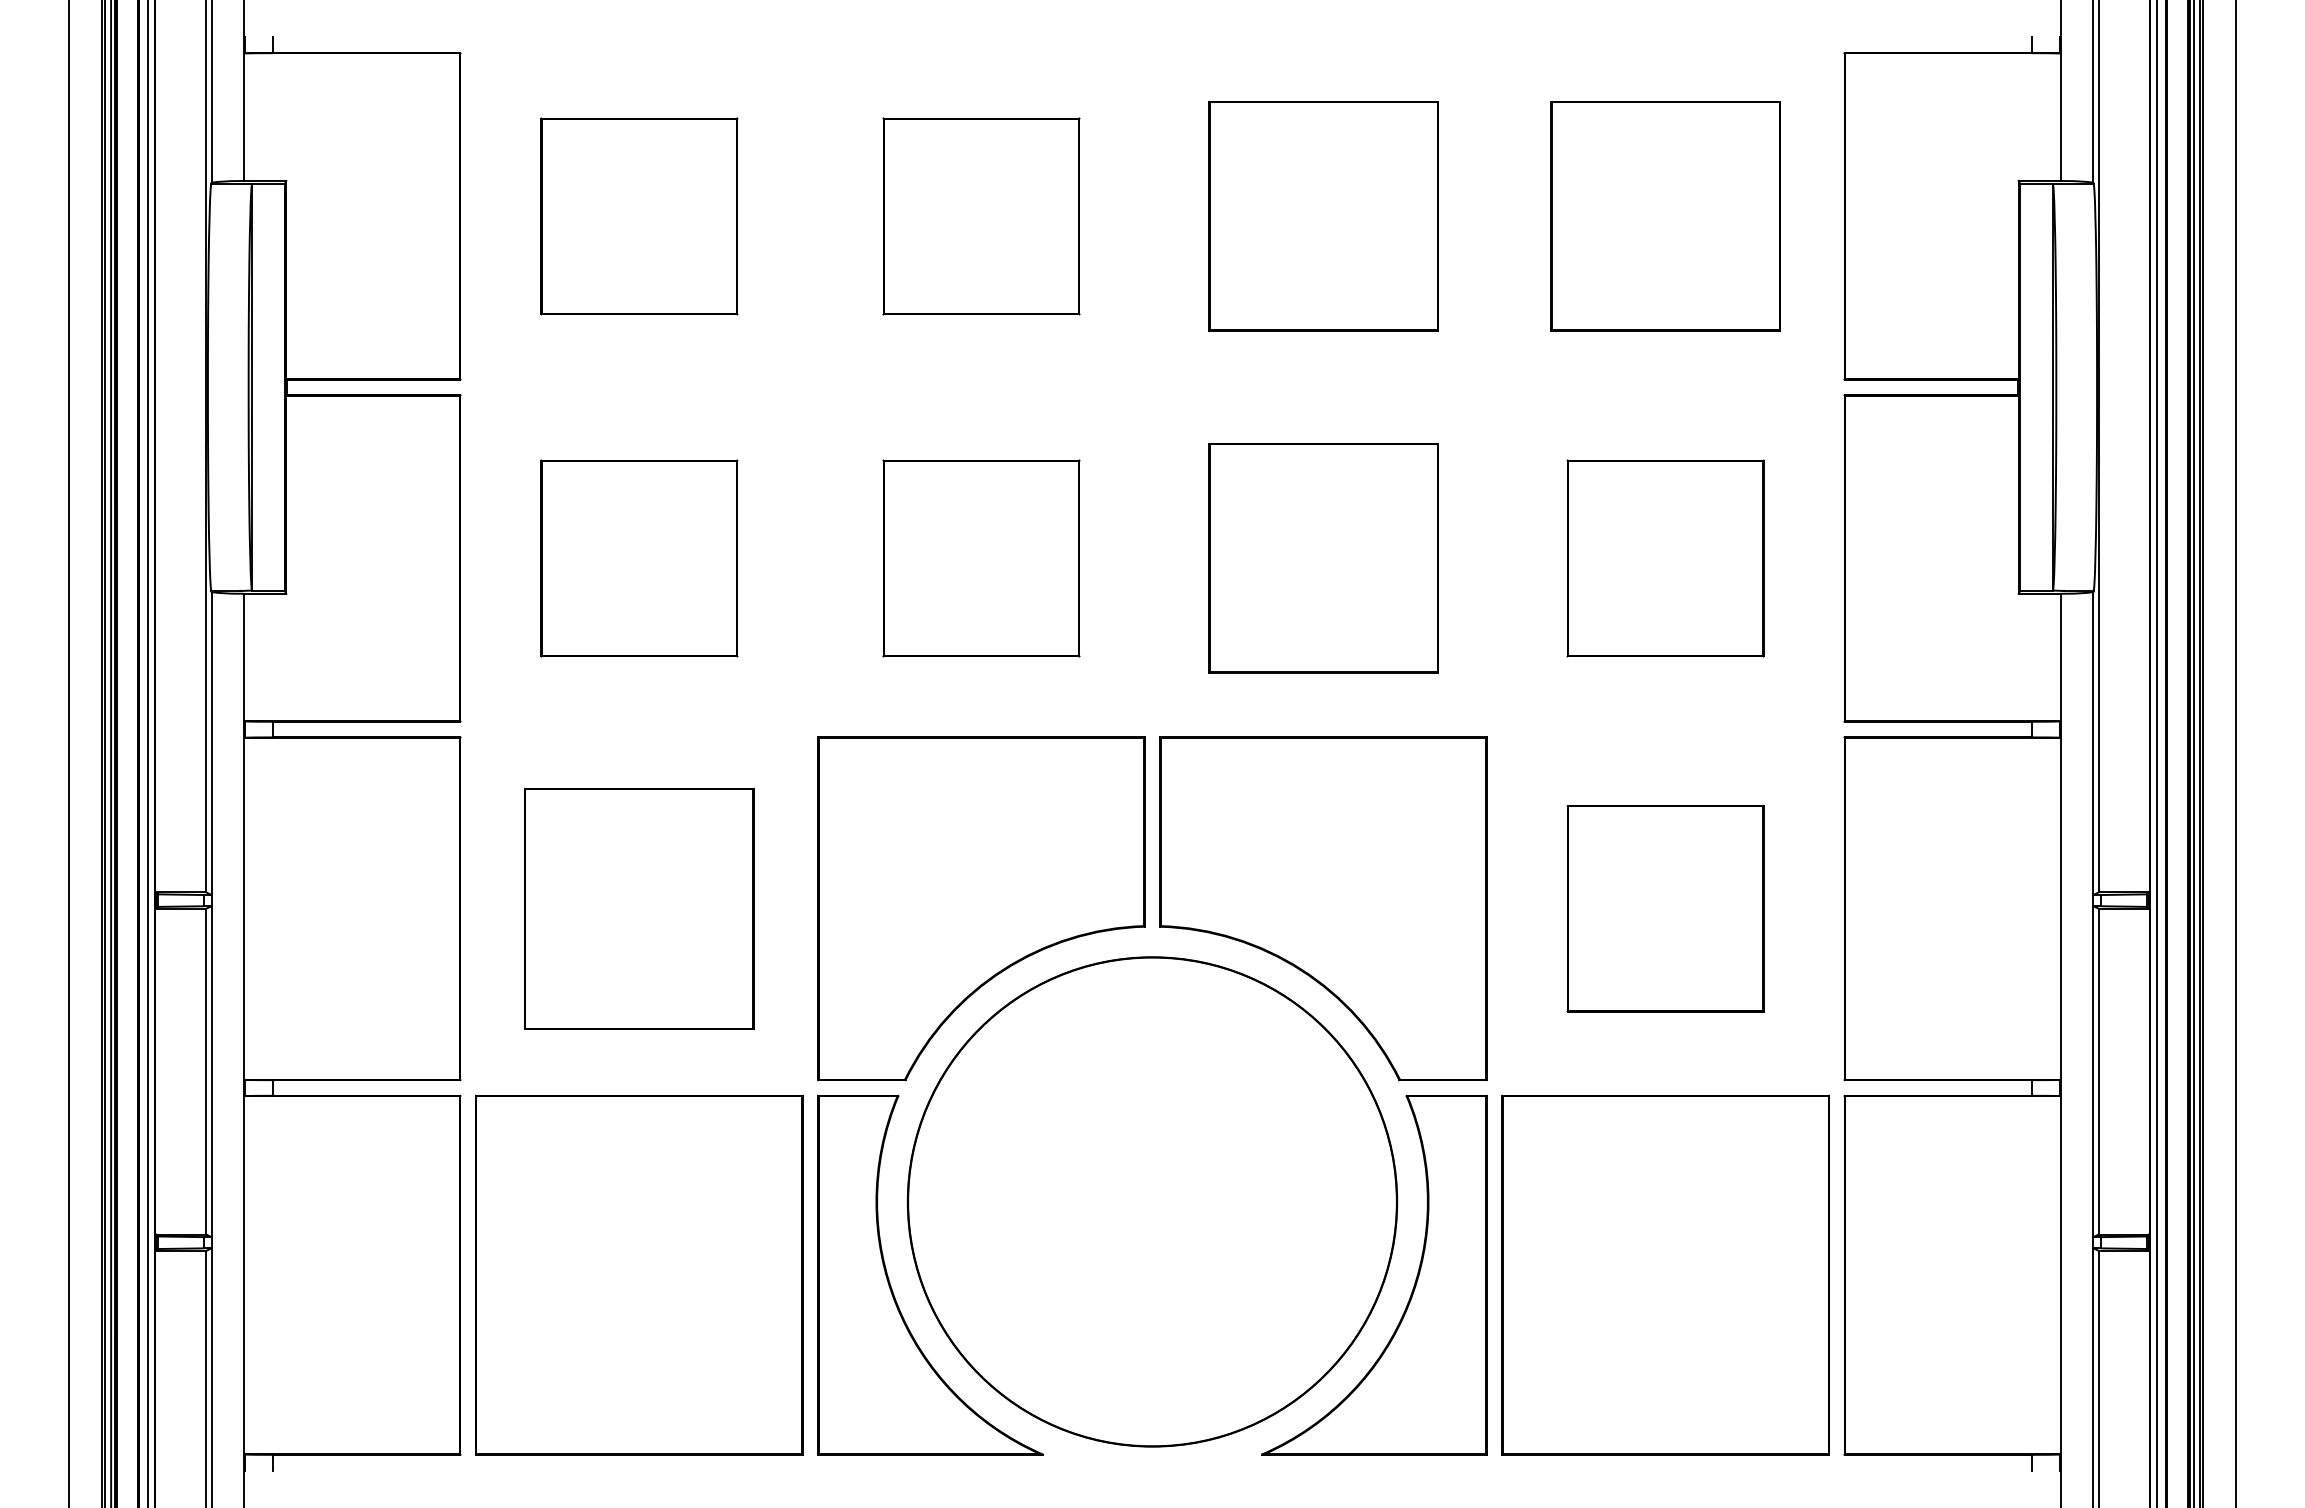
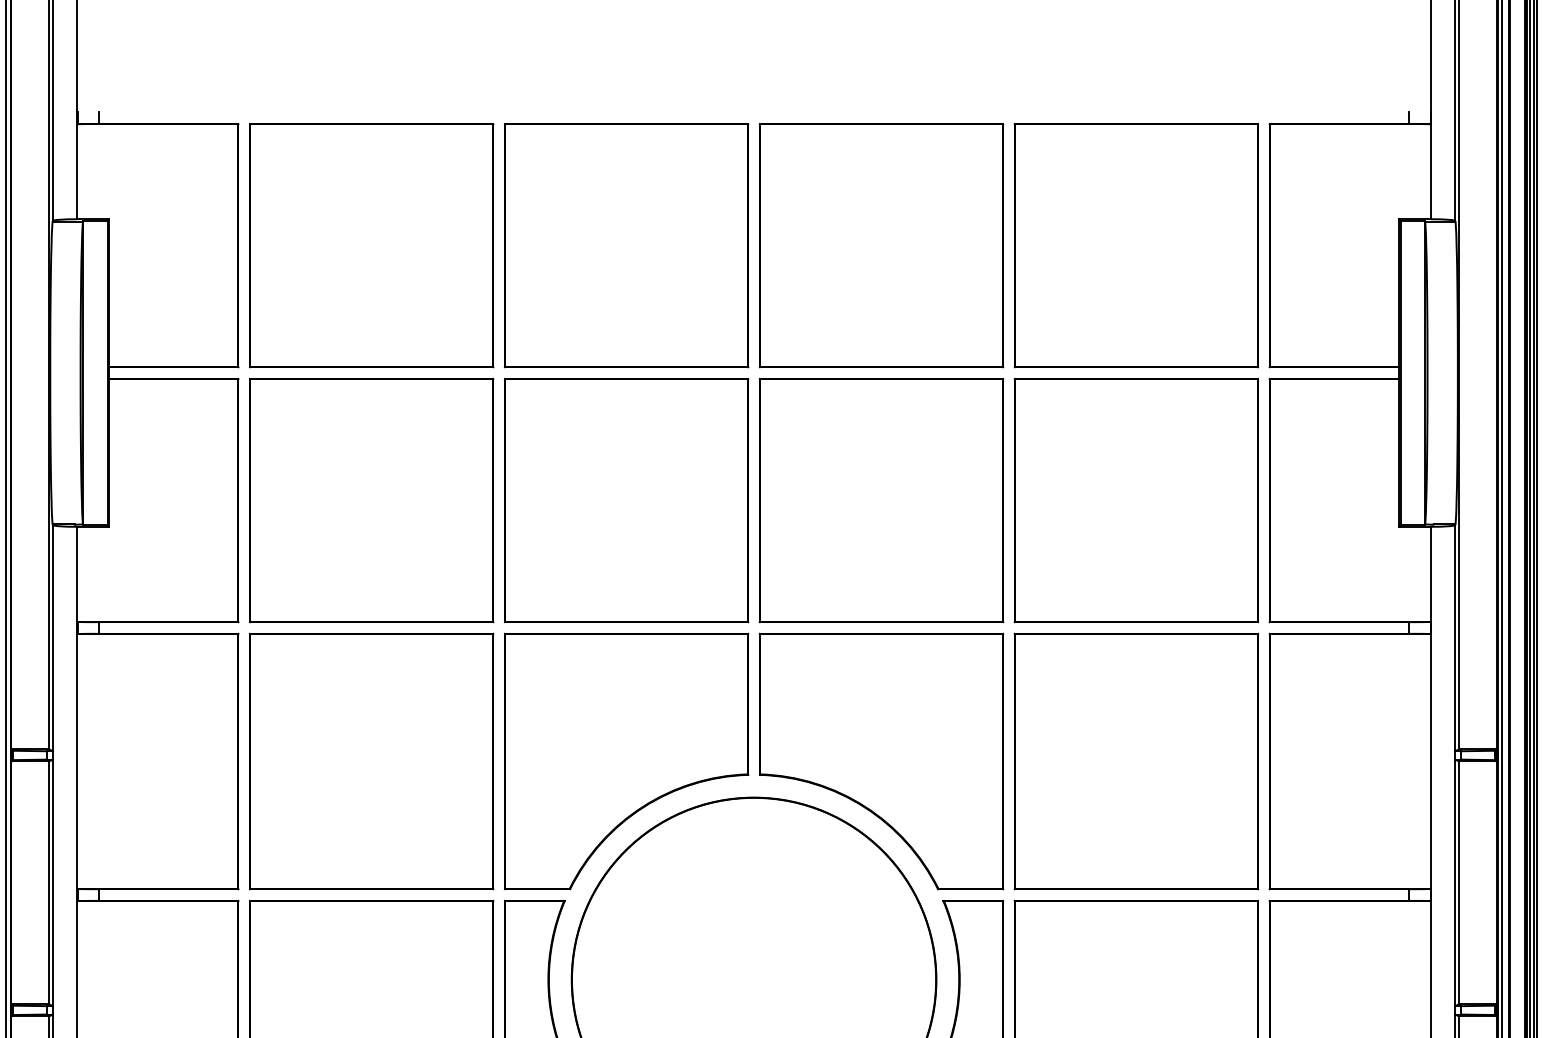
part: (639, 216) -> (371, 245), size x1.67
part: (981, 216) -> (626, 245), size x1.67
part: (1323, 216) -> (881, 245), size x1.43
part: (1665, 216) -> (1136, 245), size x1.43
part: (639, 558) -> (371, 500), size x1.67
part: (981, 558) -> (626, 500), size x1.67
part: (1323, 558) -> (881, 500), size x1.43
part: (1665, 558) -> (1136, 500), size x1.67
part: (639, 908) -> (371, 761), size x1.43
part: (1665, 908) -> (1136, 761), size x1.67

